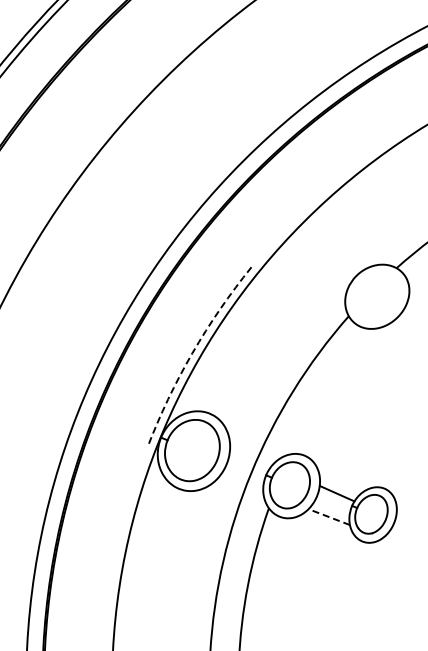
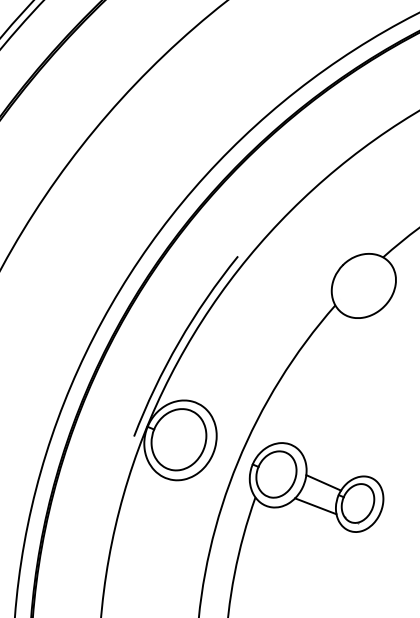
arc: (192, 353) -> (179, 342), dashed -> solid
line: (328, 516) -> (315, 505), dashed -> solid

